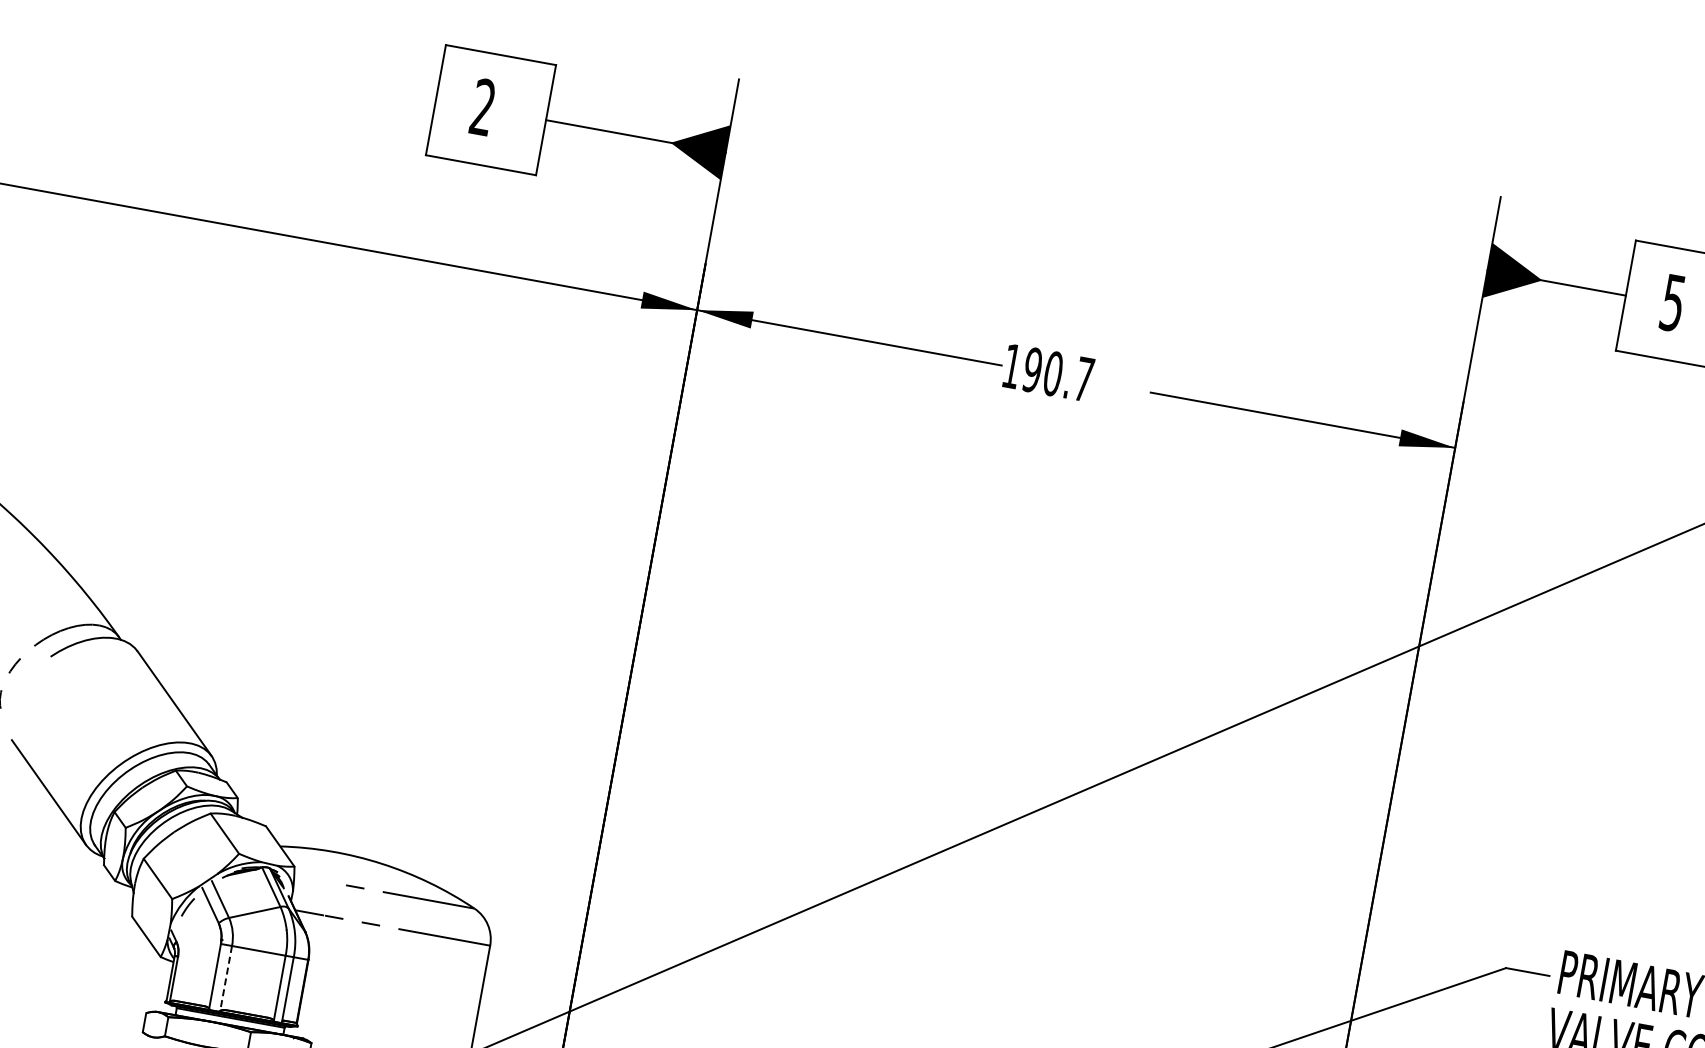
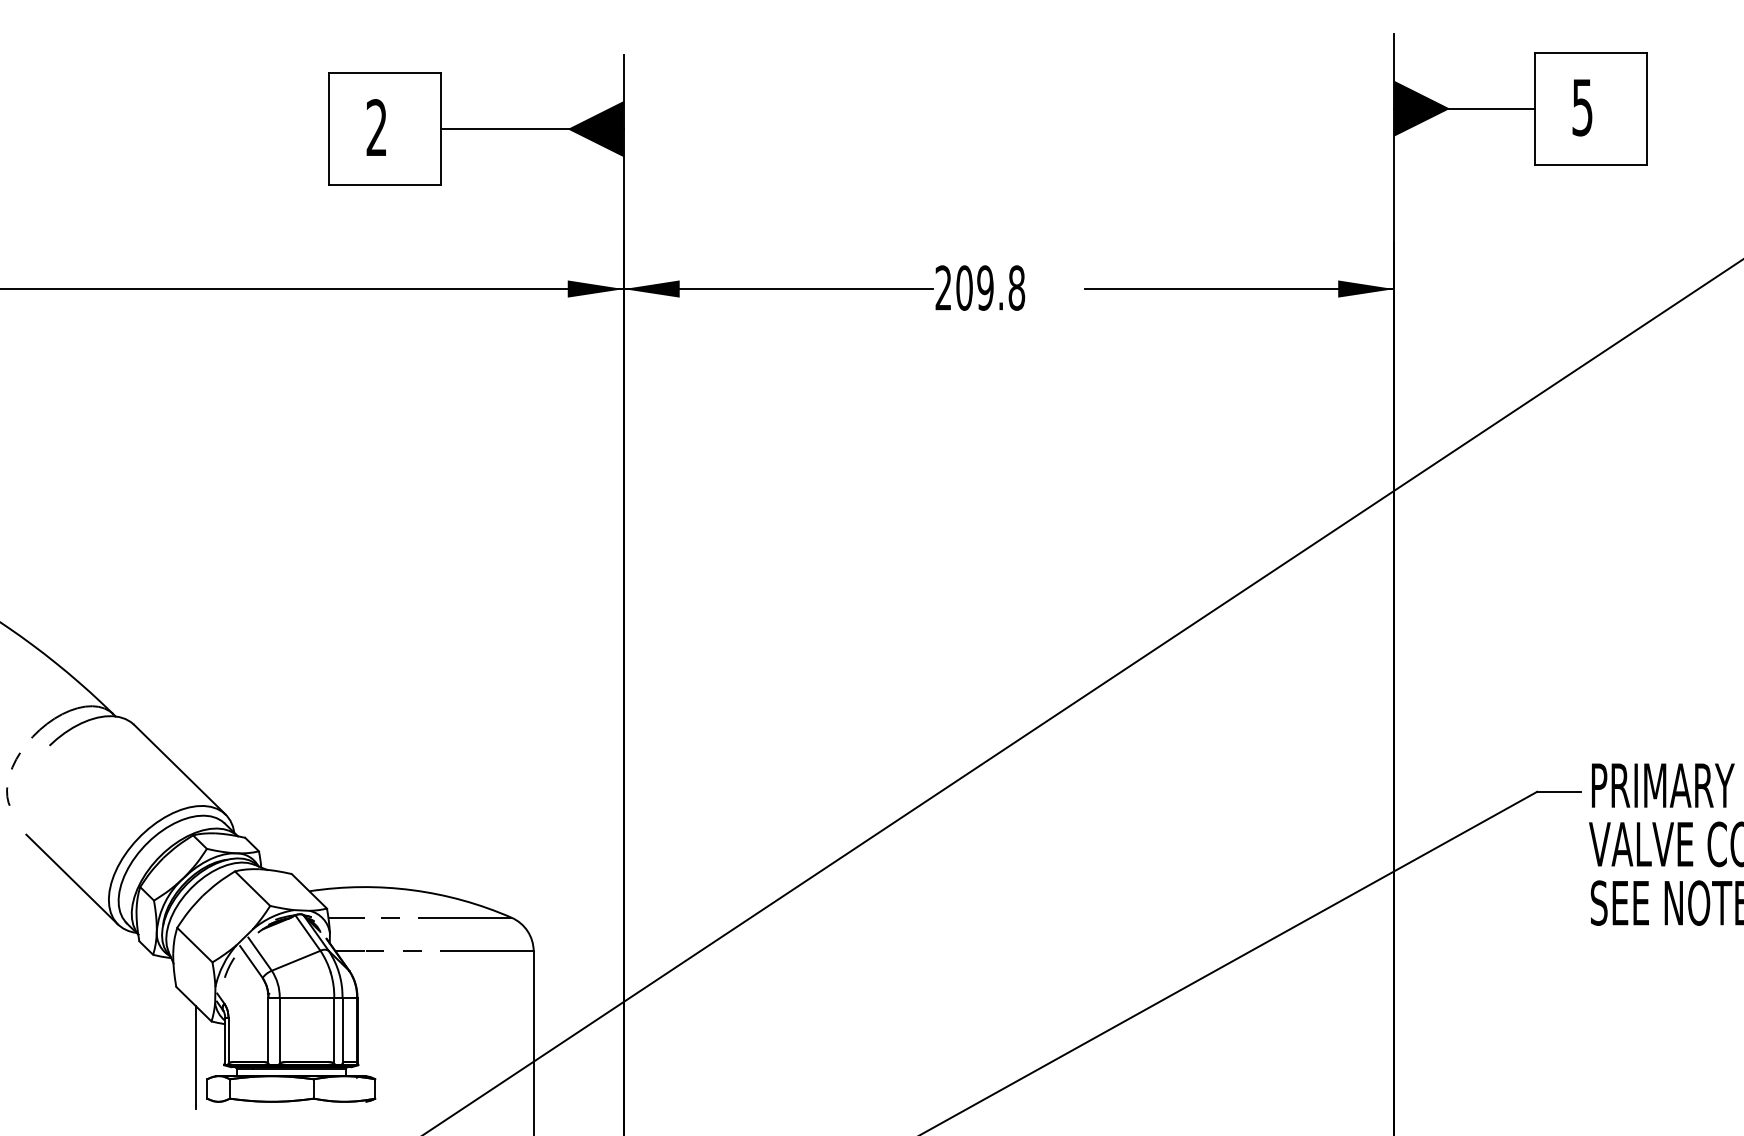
text: (1048, 372) -> (980, 287), 190.7 -> 209.8
line: (312, 878) -> (346, 917), added
line: (225, 978) -> (279, 1030), dashed -> solid
line: (138, 989) -> (195, 1057), added

